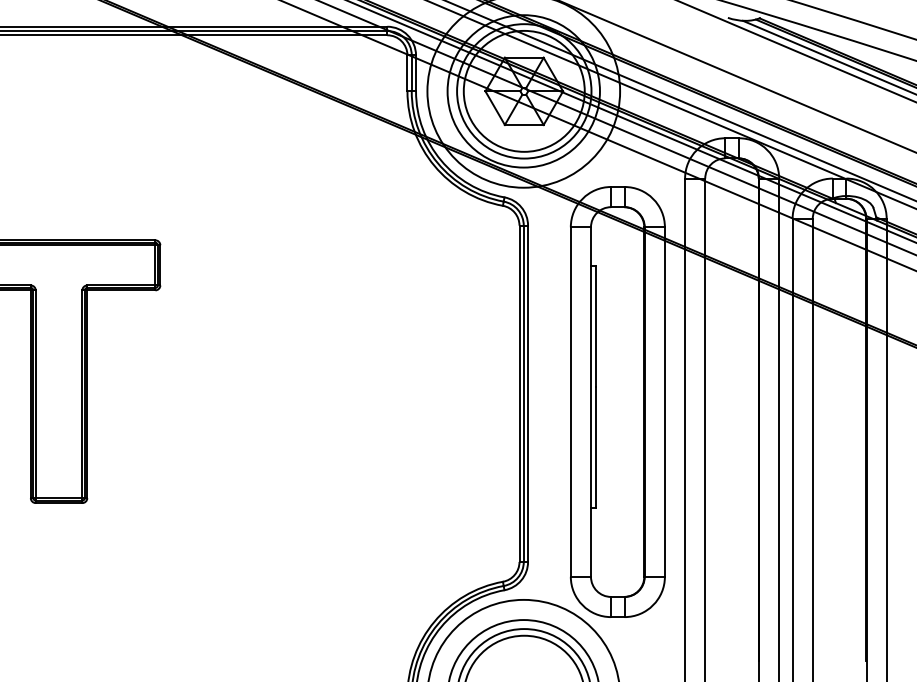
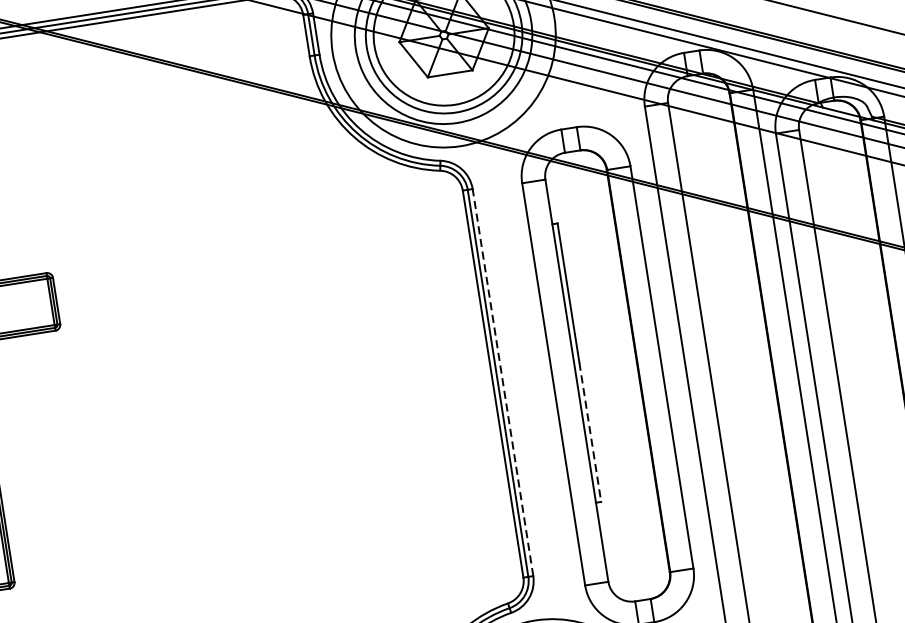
line: (528, 393) -> (503, 382), solid -> dashed
line: (595, 448) -> (590, 433), solid -> dashed

